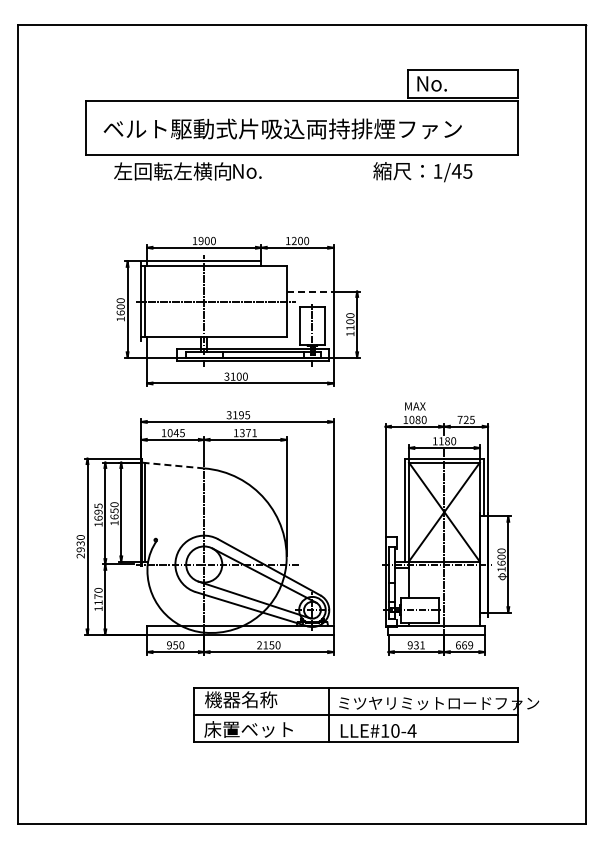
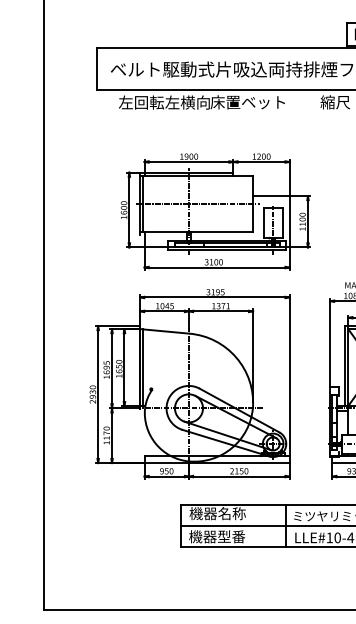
text: (279, 171) -> (247, 102), No. -> 床置ベット
line: (310, 291) -> (271, 195), dashed -> solid
line: (172, 465) -> (164, 331), dashed -> solid
text: (248, 729) -> (223, 536), 床置ベット -> 機器型番

